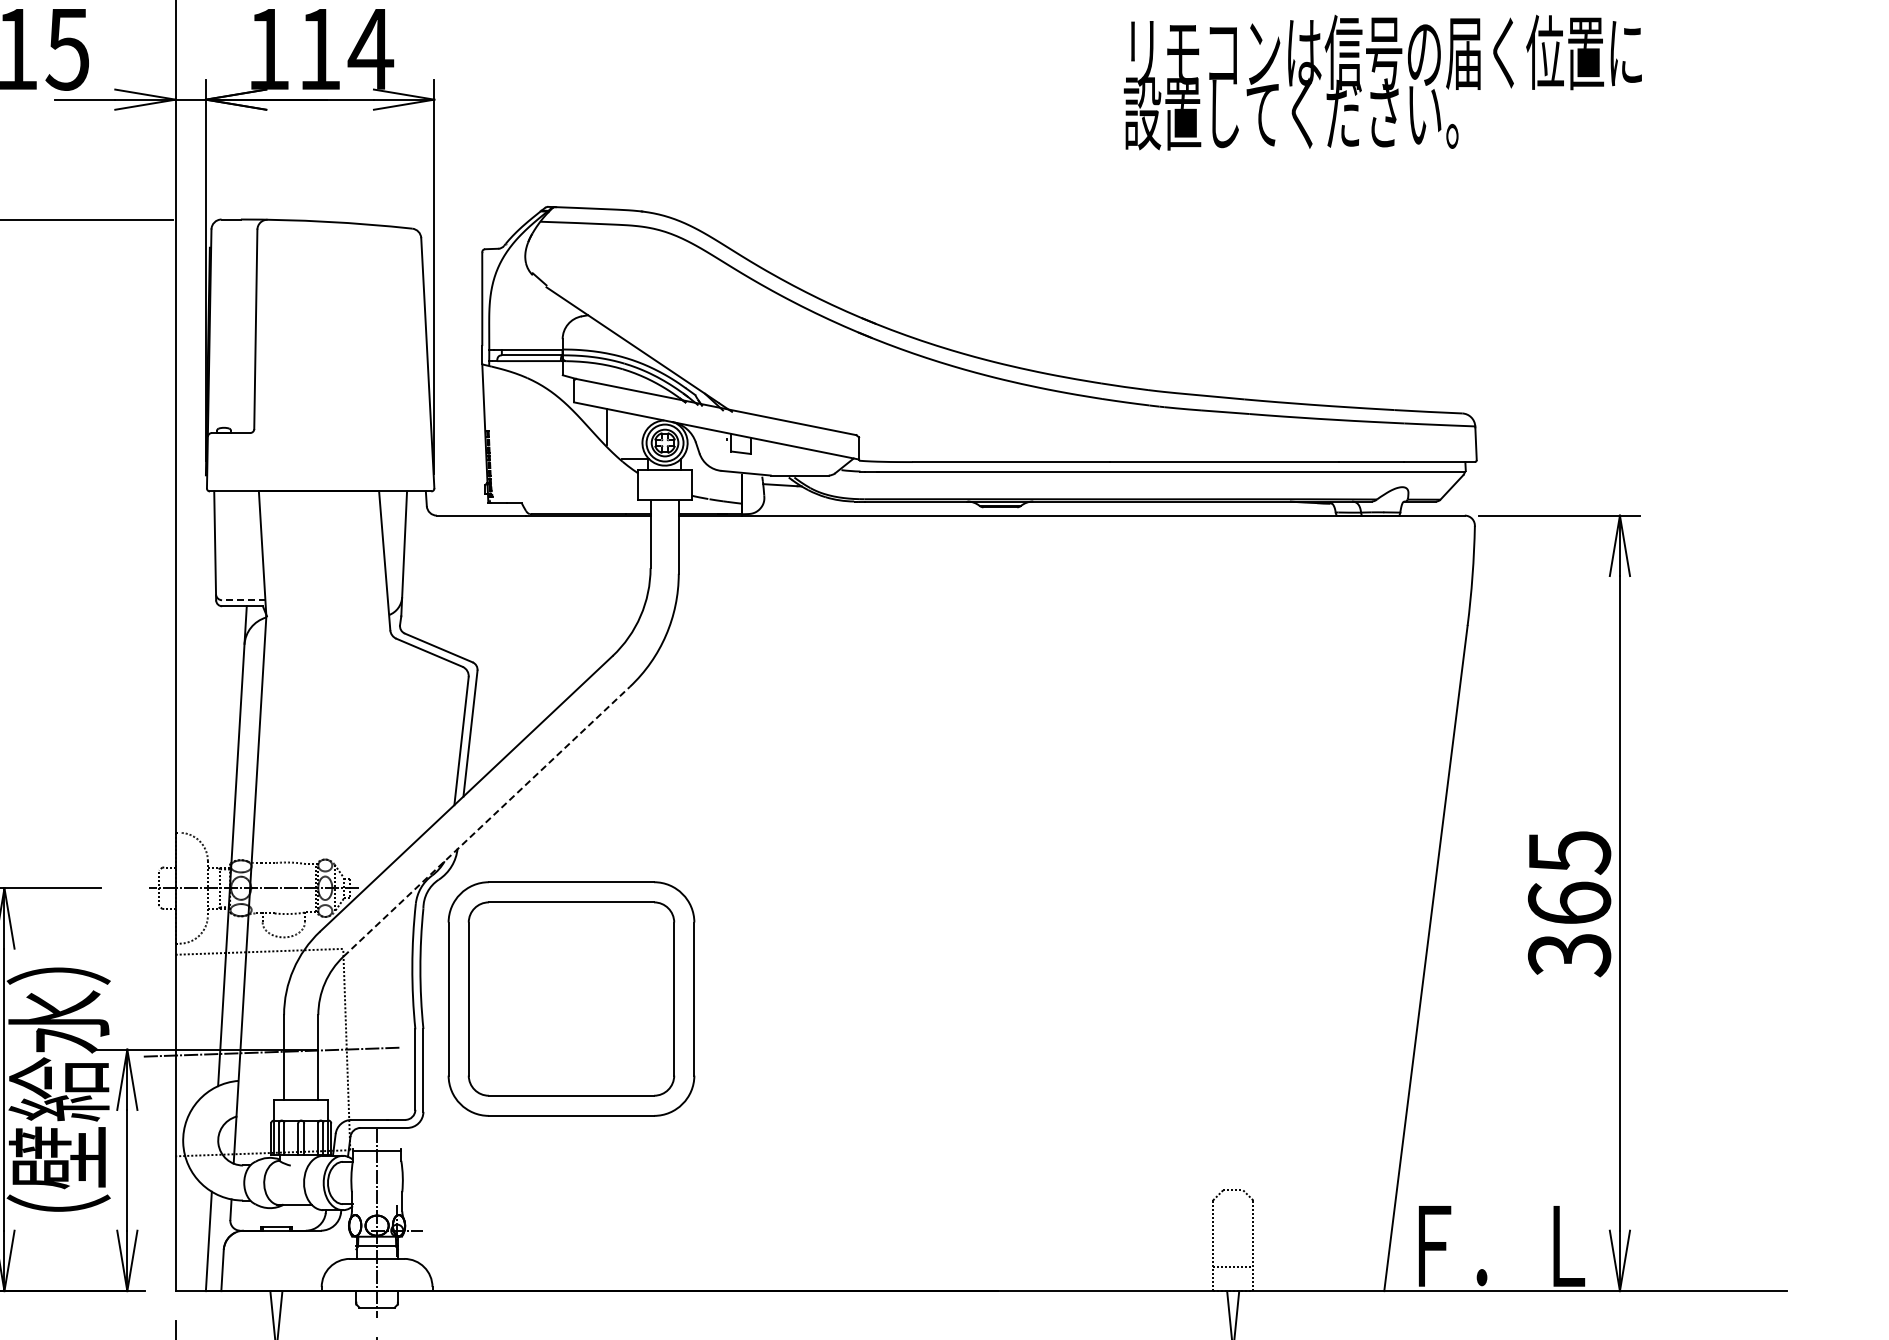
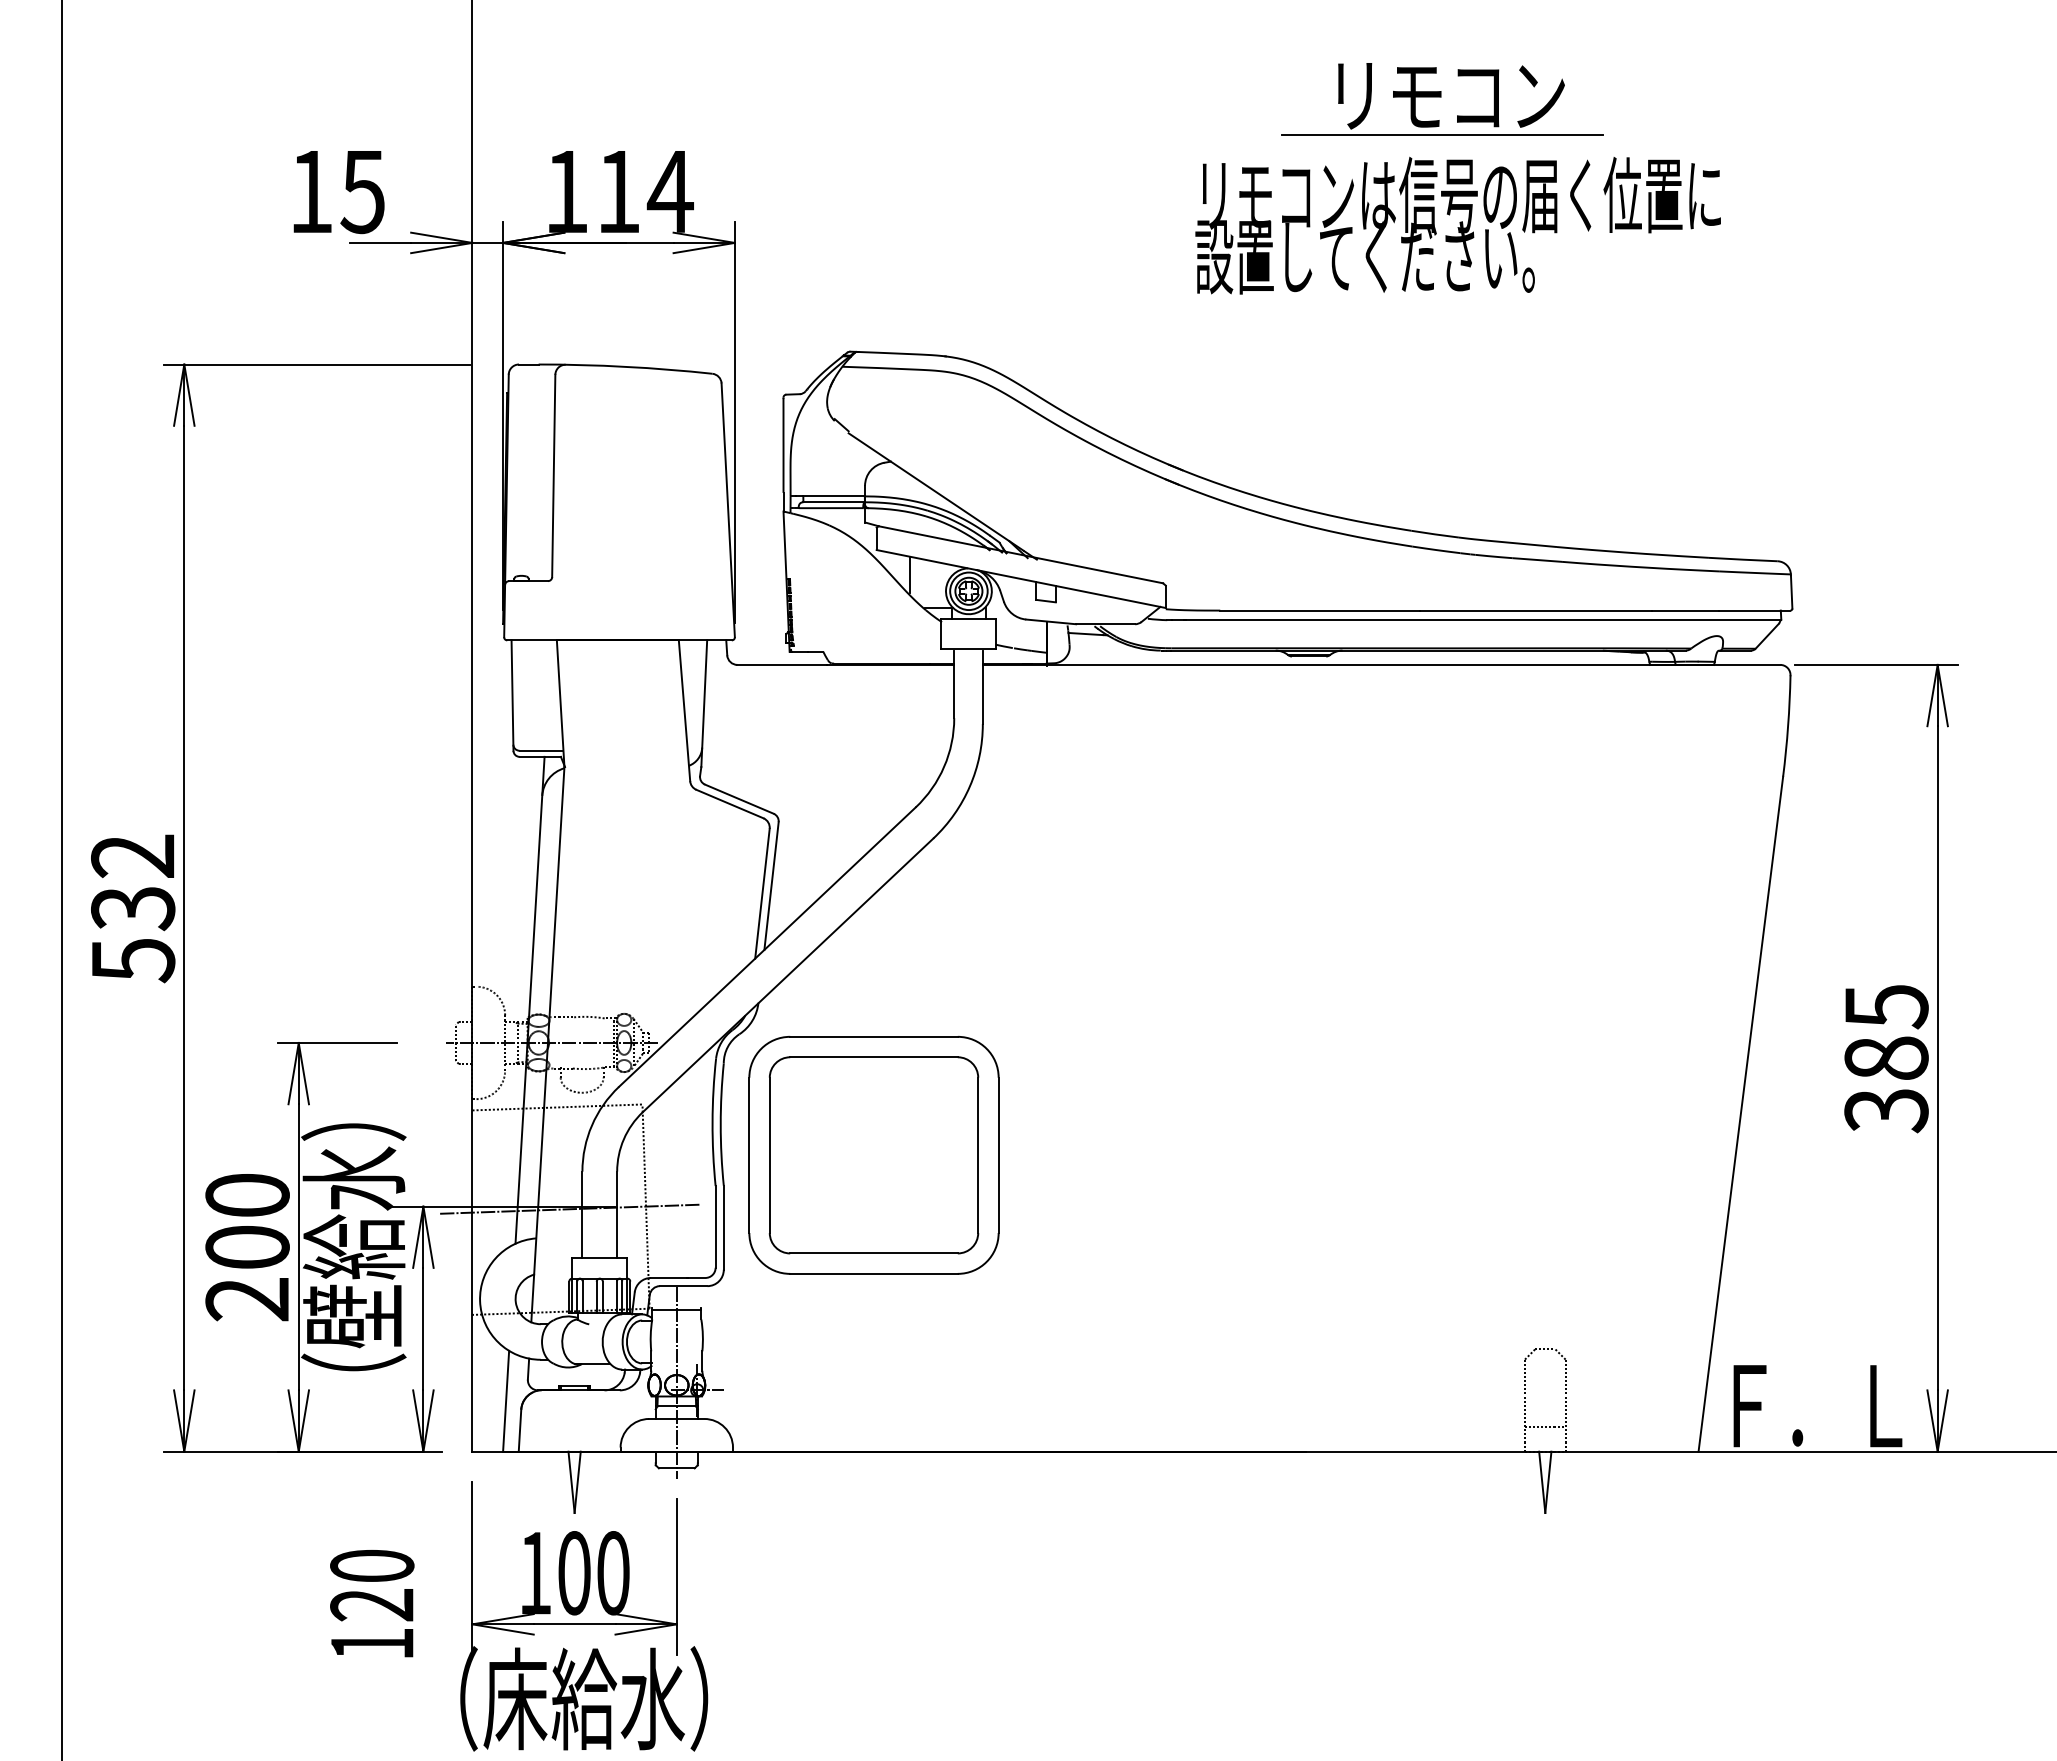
text: (1382, 82) -> (1457, 225), moved
line: (243, 599) -> (541, 750), dashed -> solid
line: (487, 821) -> (788, 975), dashed -> solid
text: (1569, 902) -> (1886, 1057), 365 -> 385

